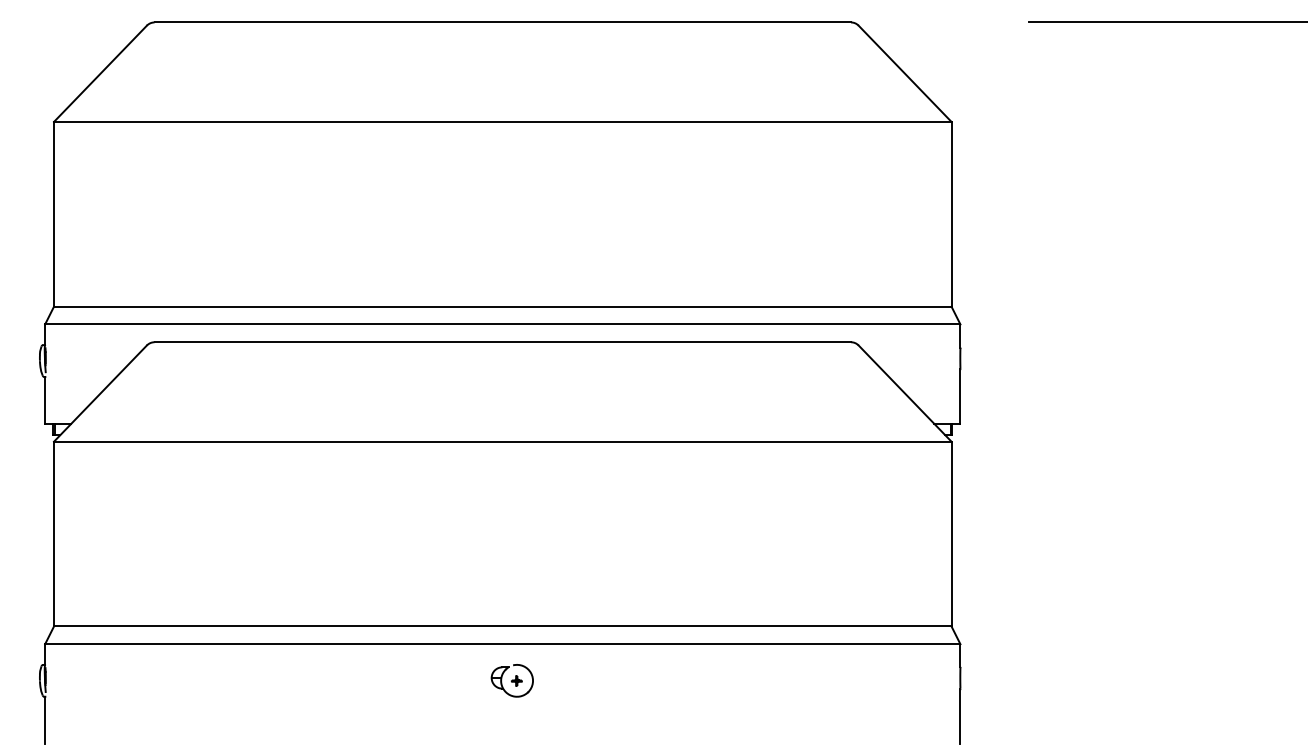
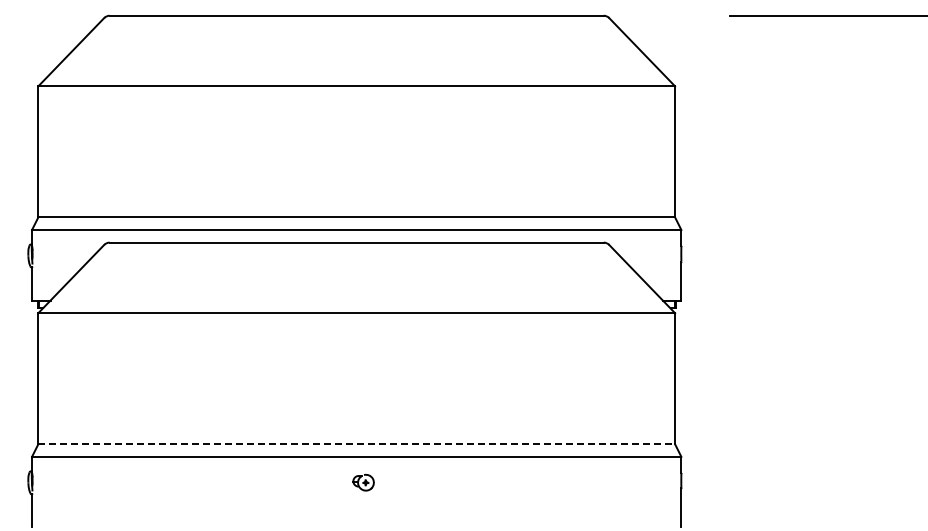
line: (503, 626) -> (357, 444), solid -> dashed
part: (512, 680) -> (363, 482), size x0.7

